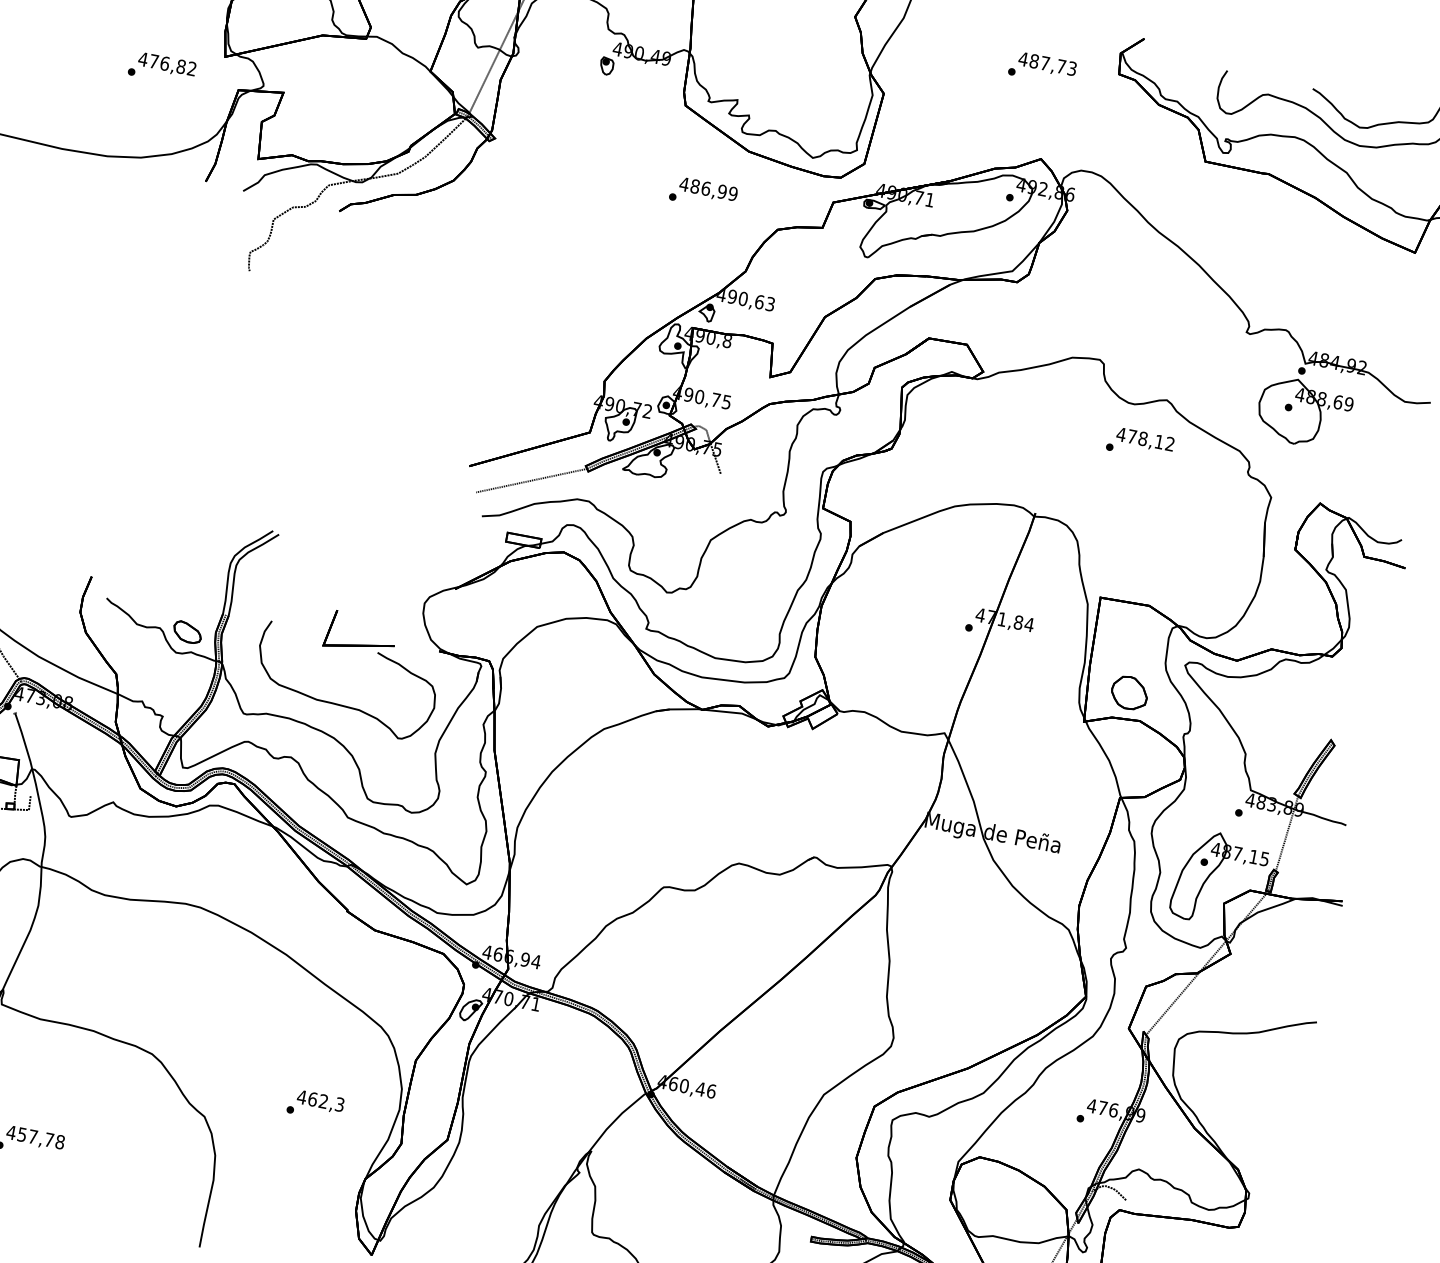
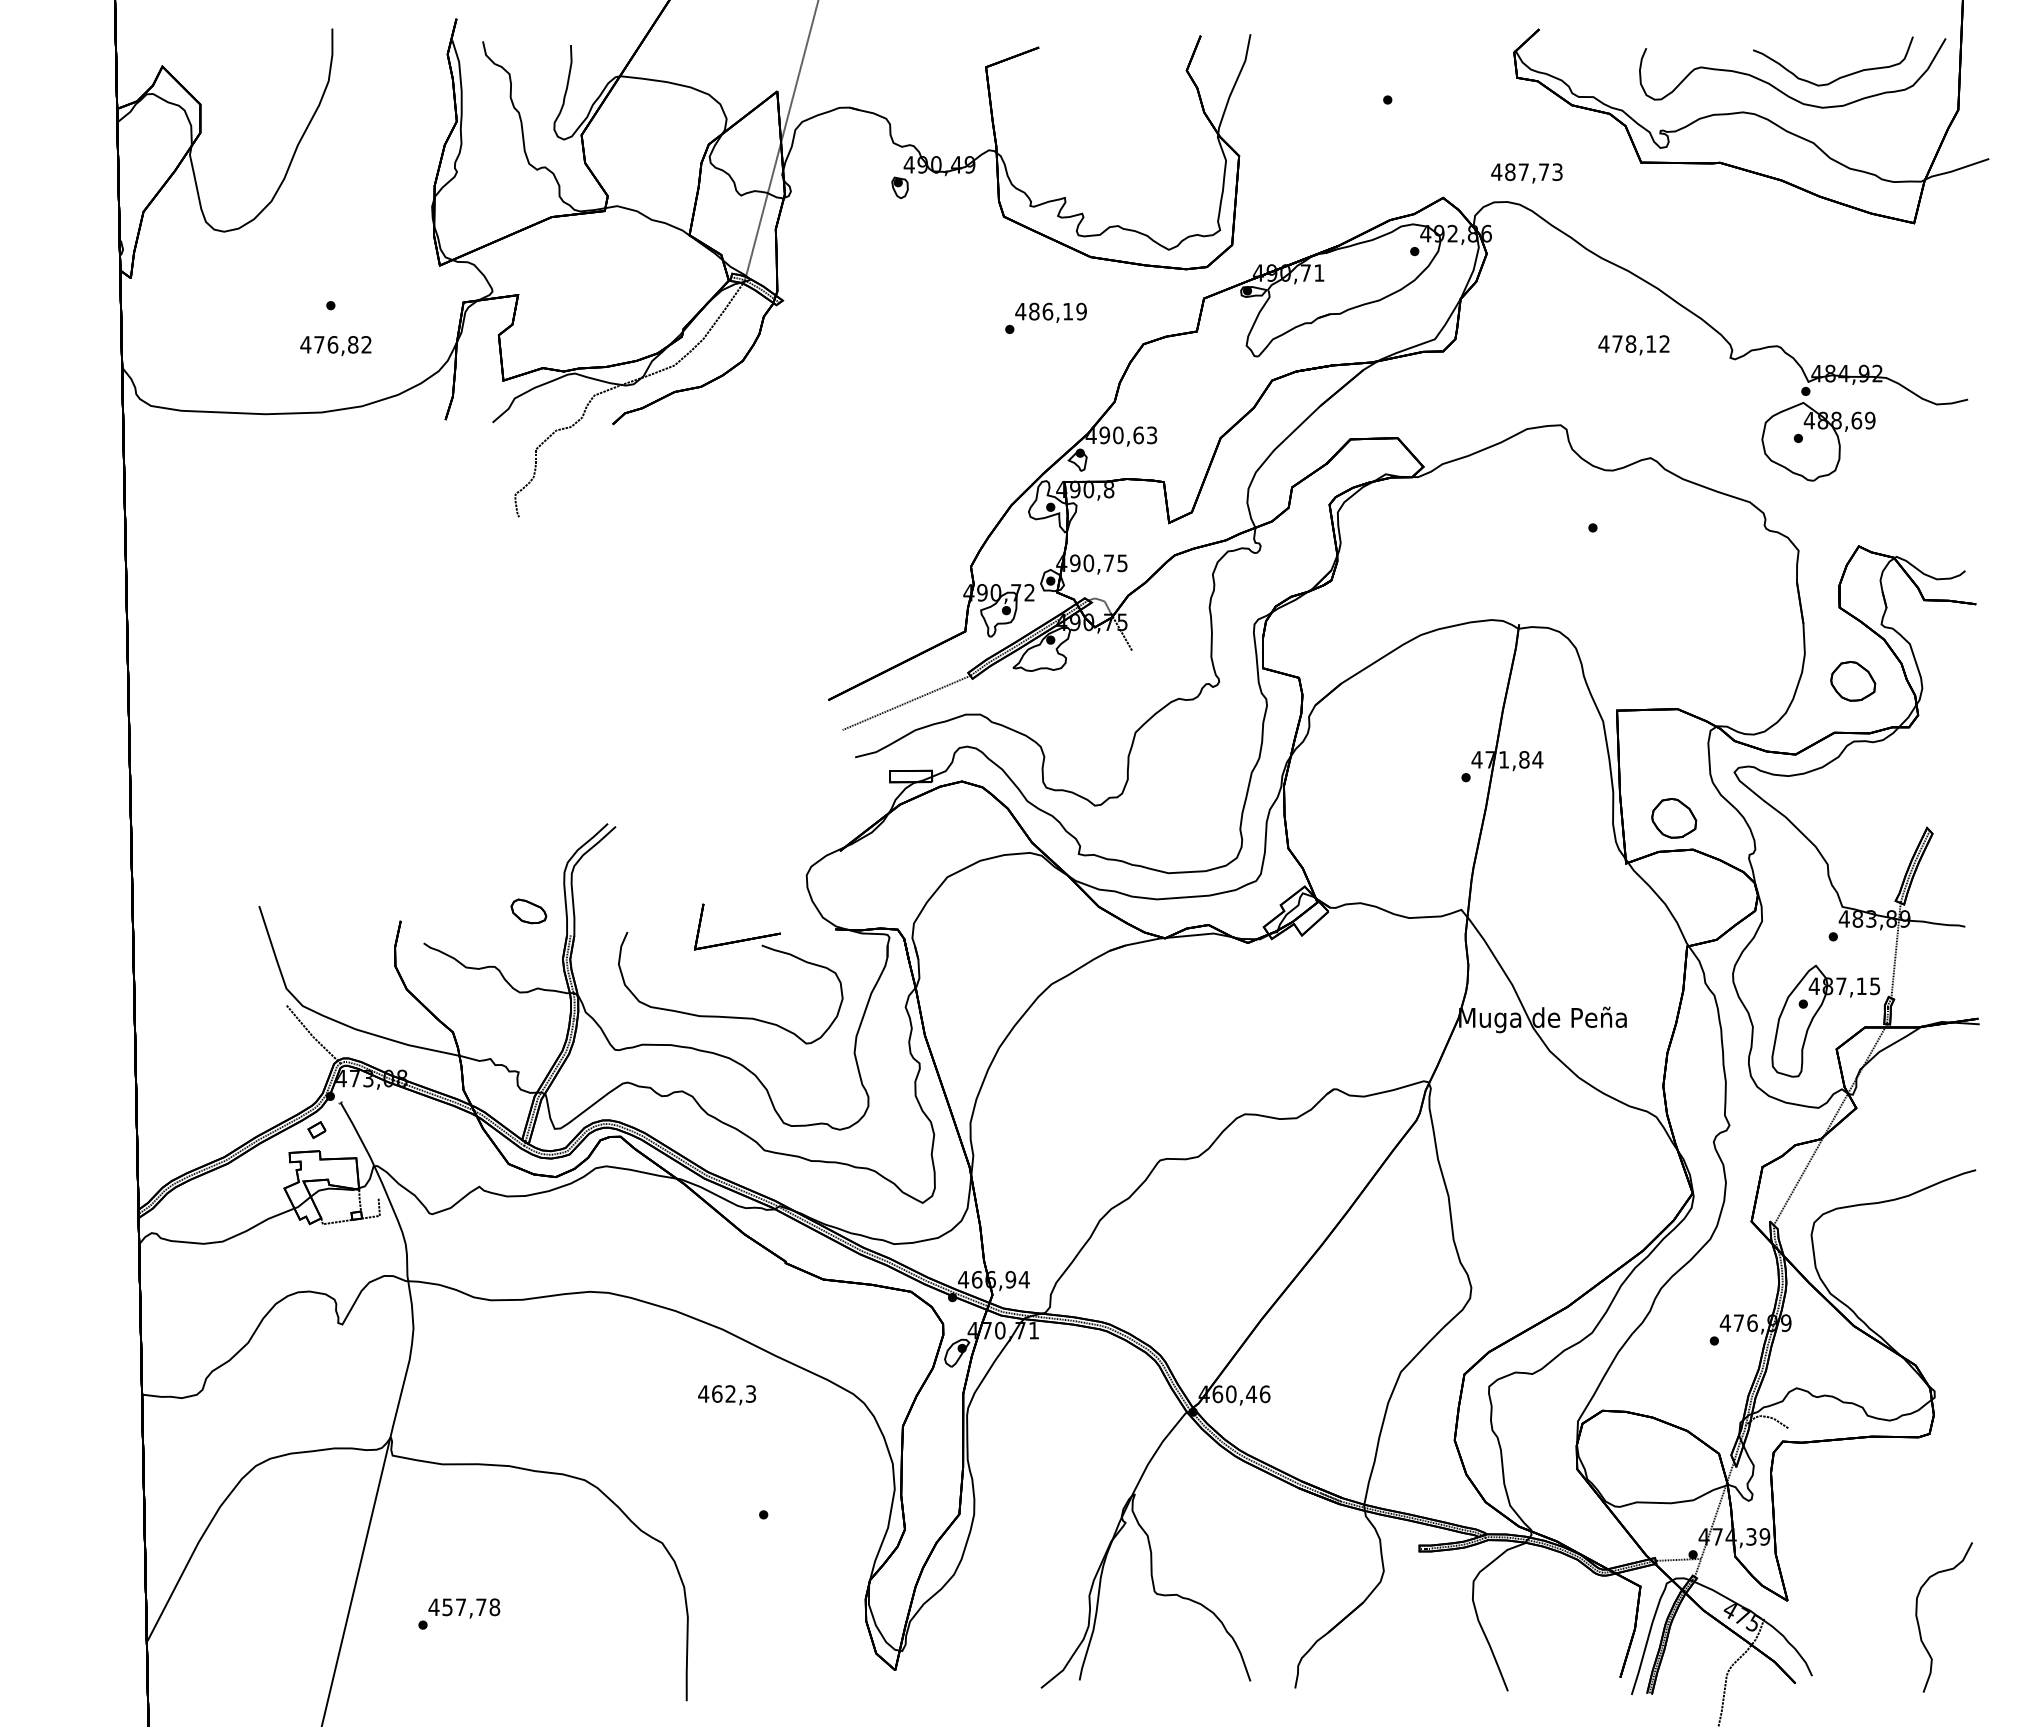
text: (1047, 64) -> (1526, 173), moved
text: (166, 65) -> (335, 346), moved
text: (721, 191) -> (1067, 311), 486,99 -> 486,19
text: (1144, 440) -> (1633, 345), moved
part: (1294, 611) -> (1853, 681), added
part: (187, 632) -> (528, 911), moved
text: (320, 1102) -> (726, 1395), moved

